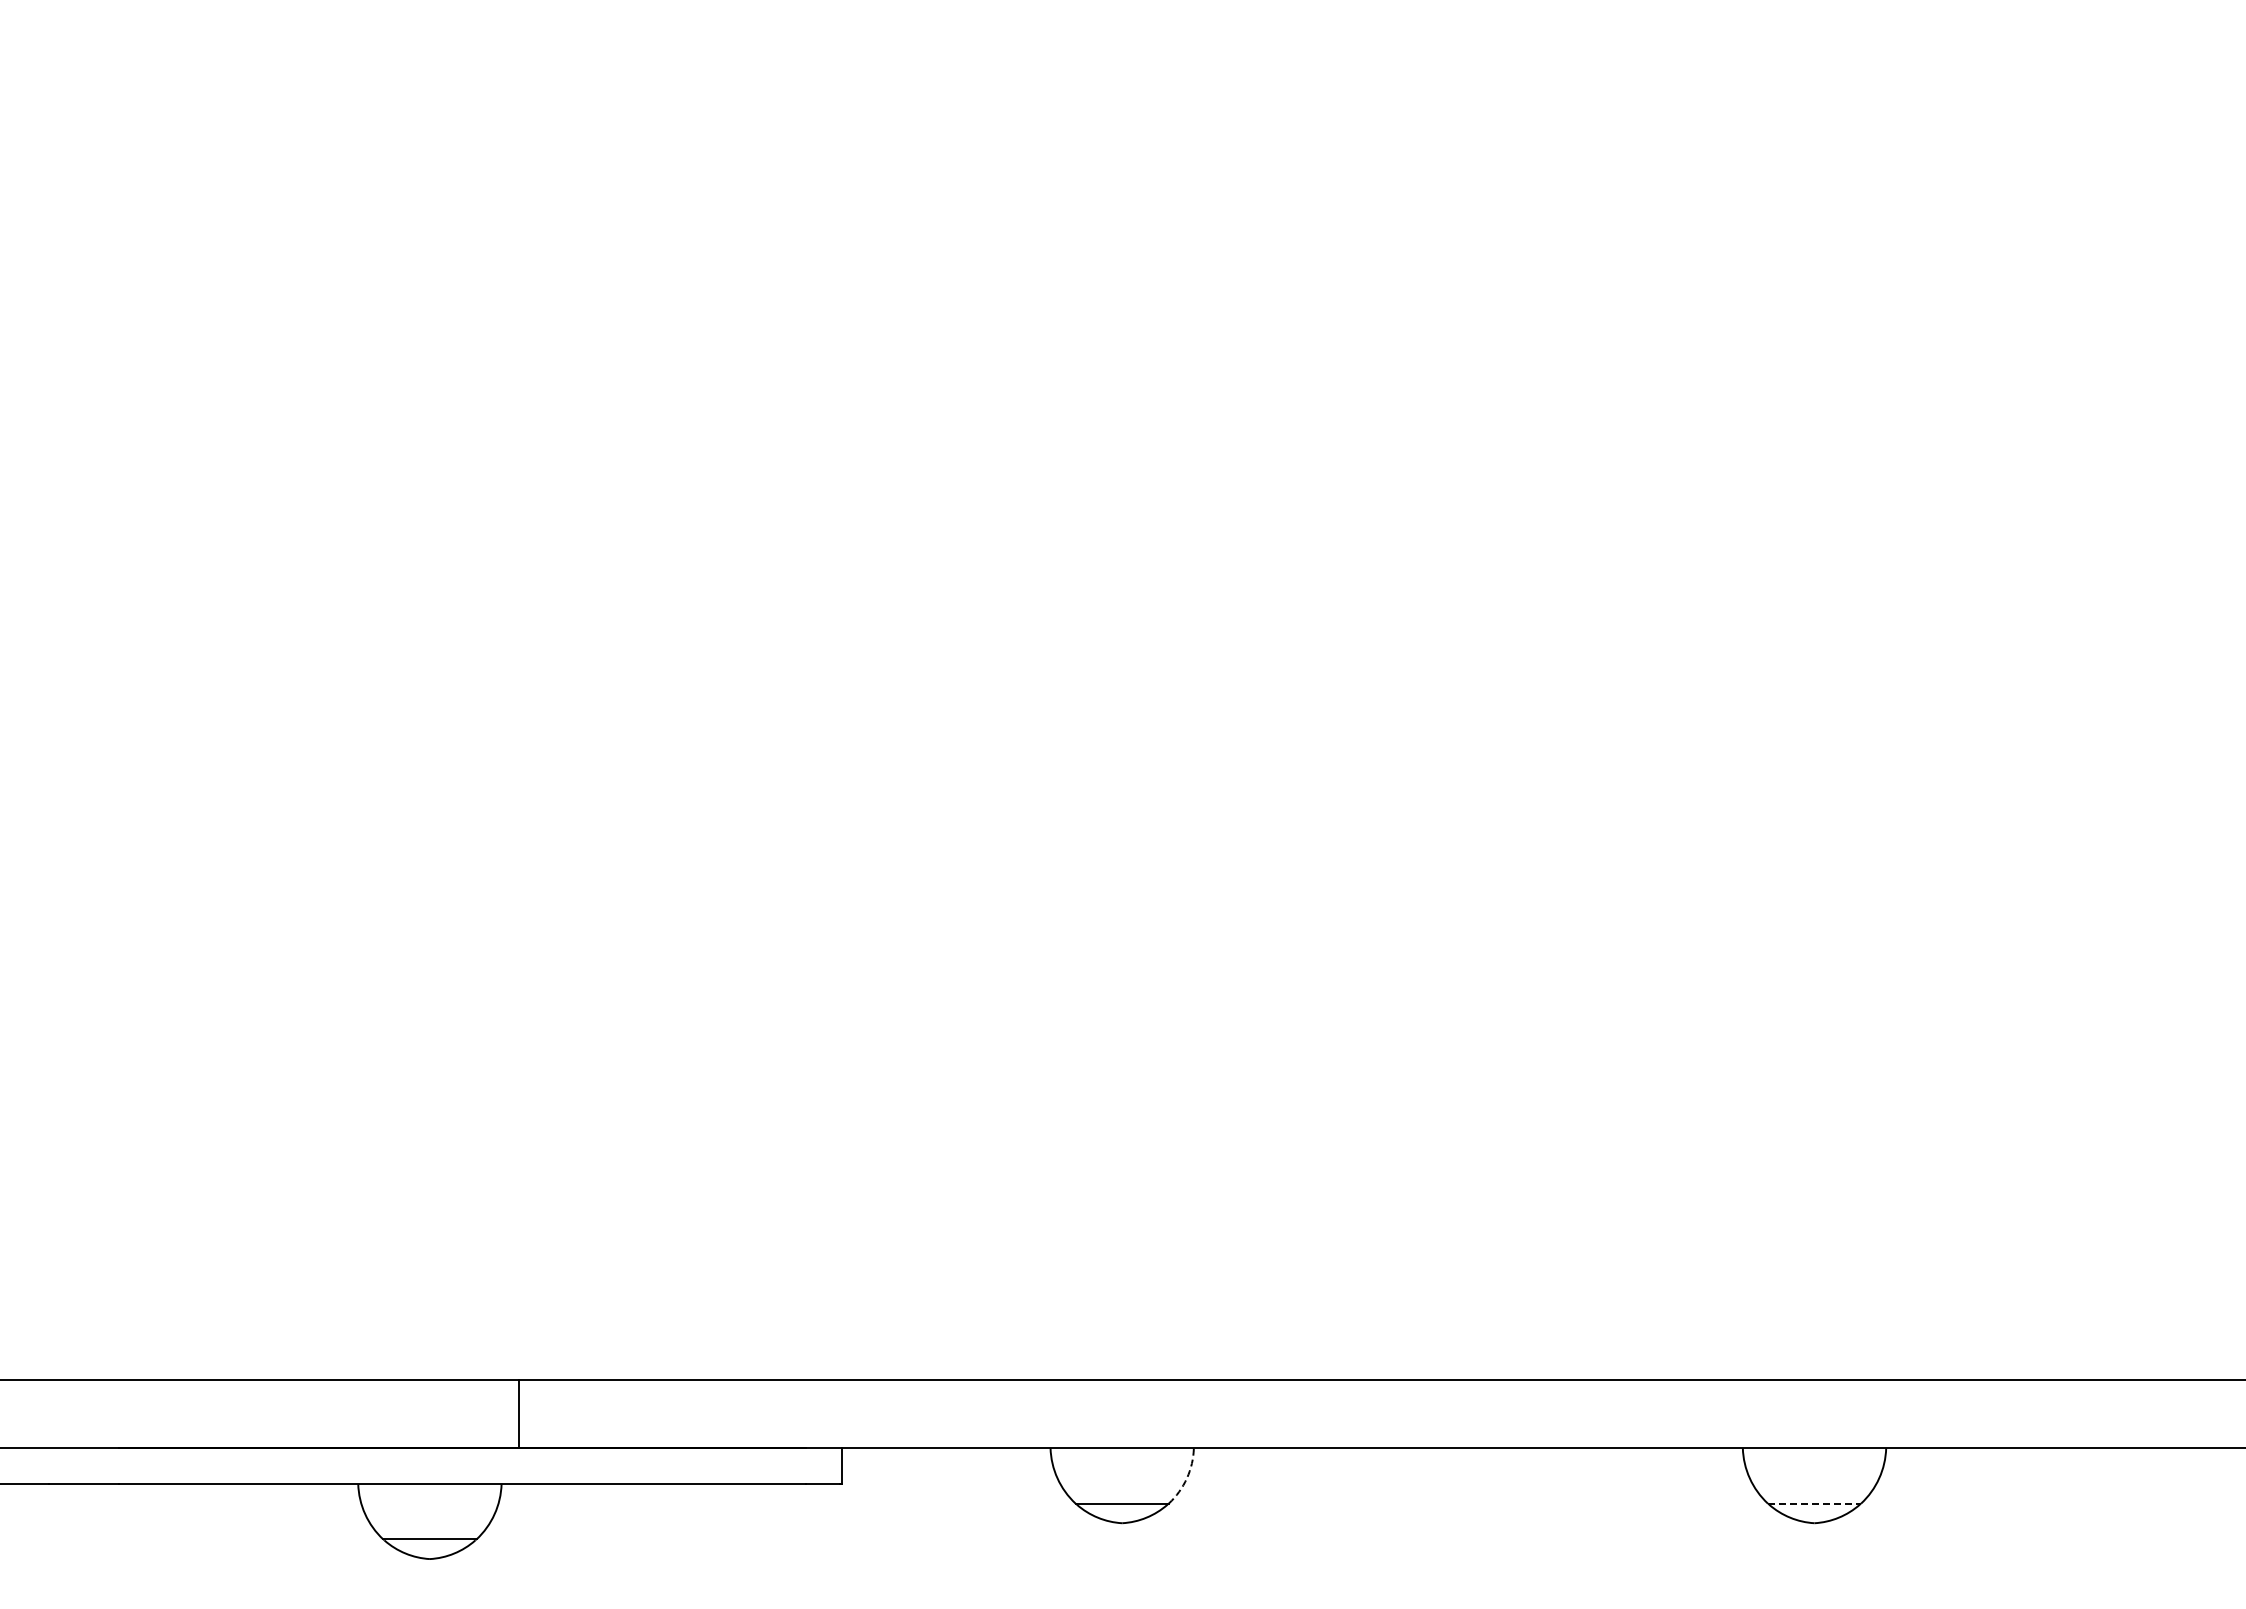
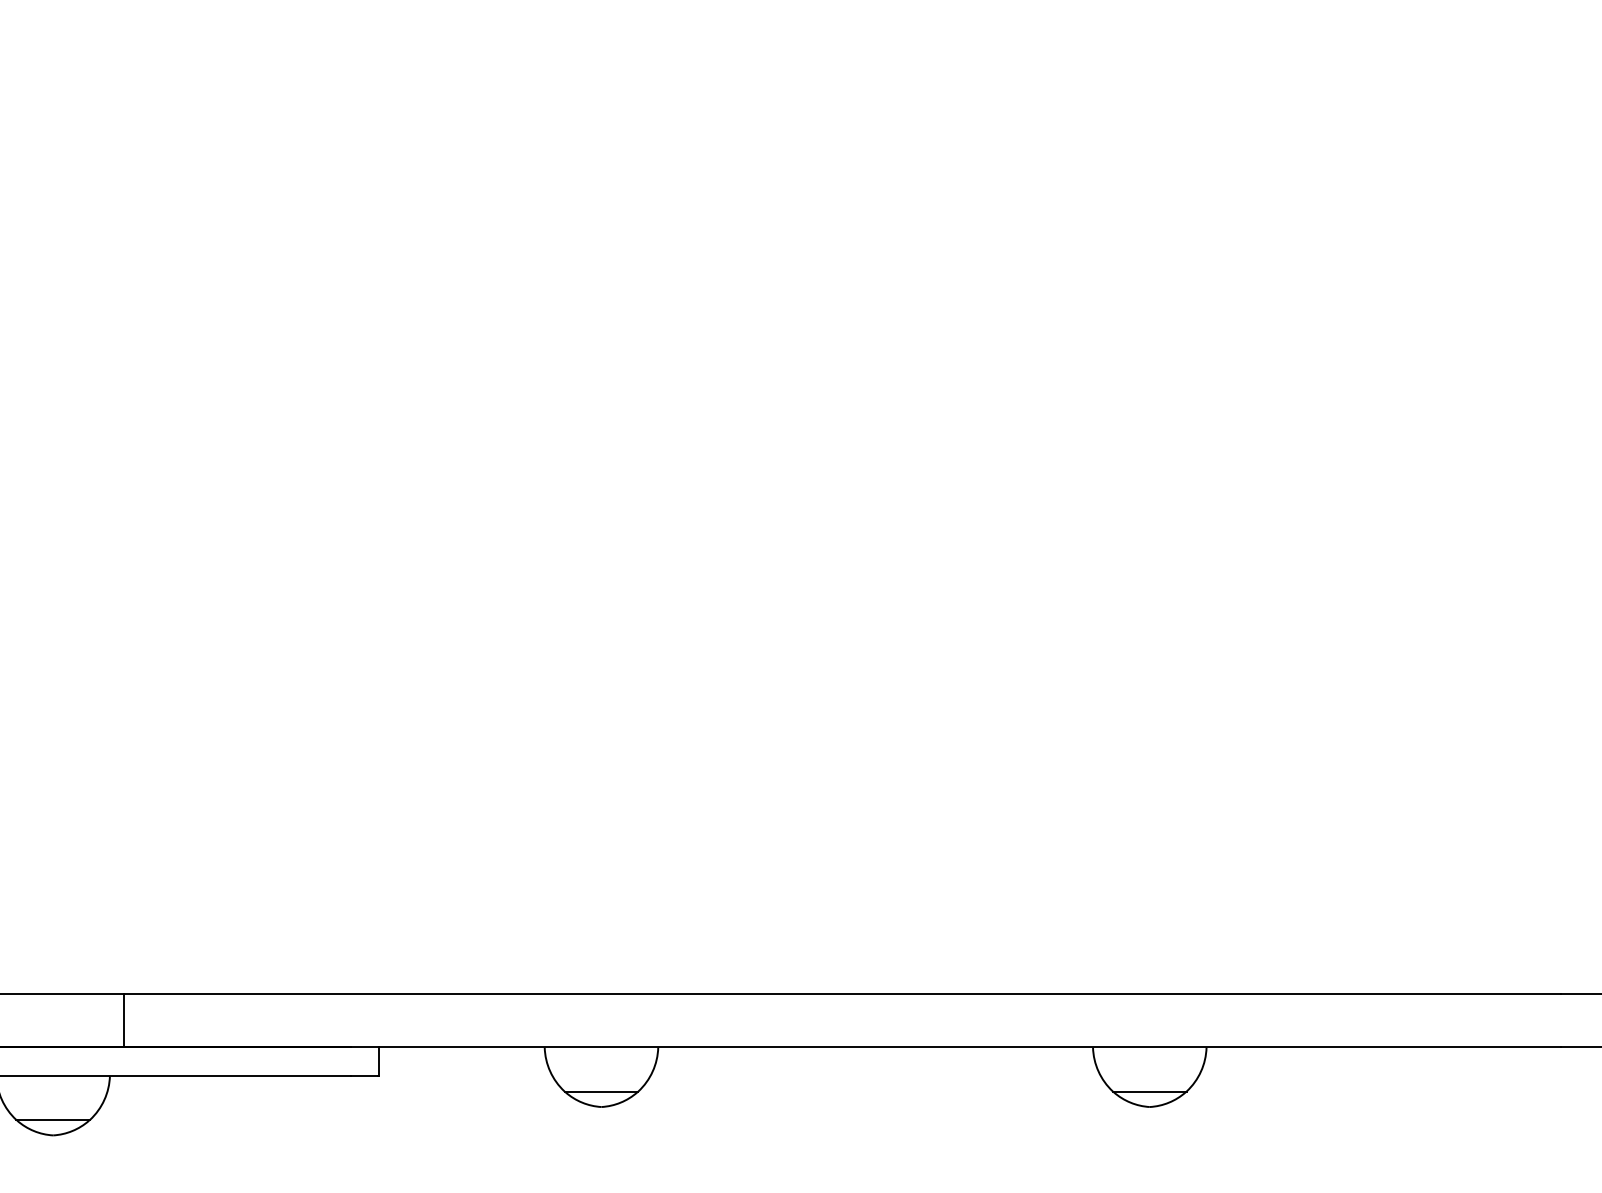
arc: (1186, 1478) -> (652, 1071), dashed -> solid
line: (1814, 1503) -> (1149, 1091), dashed -> solid

